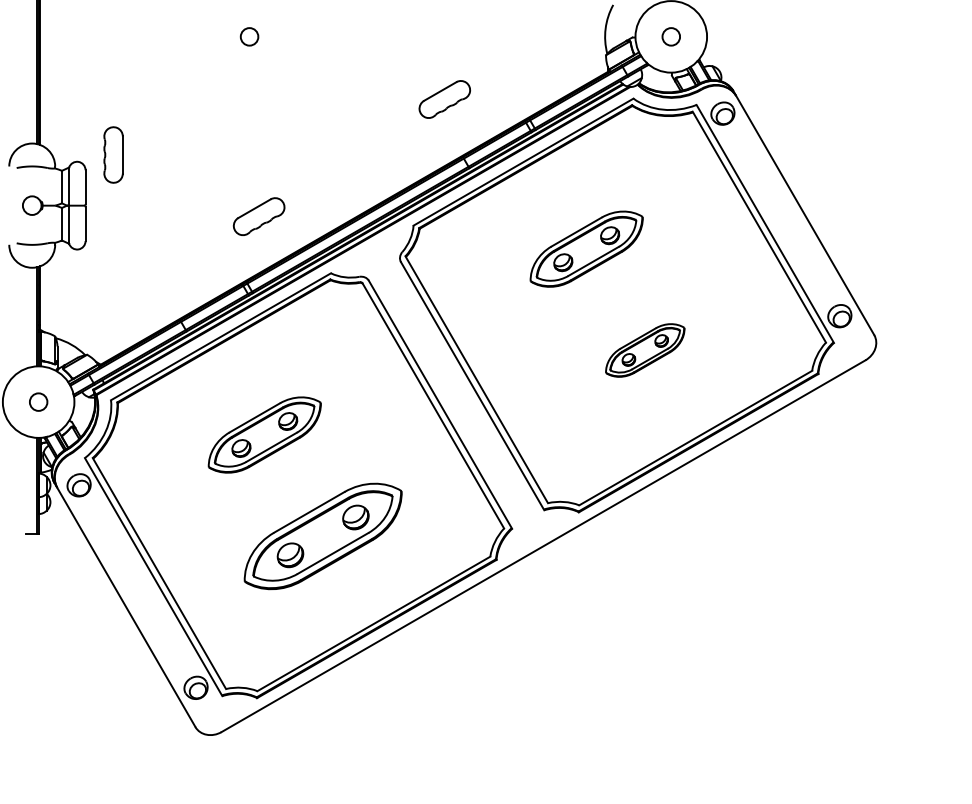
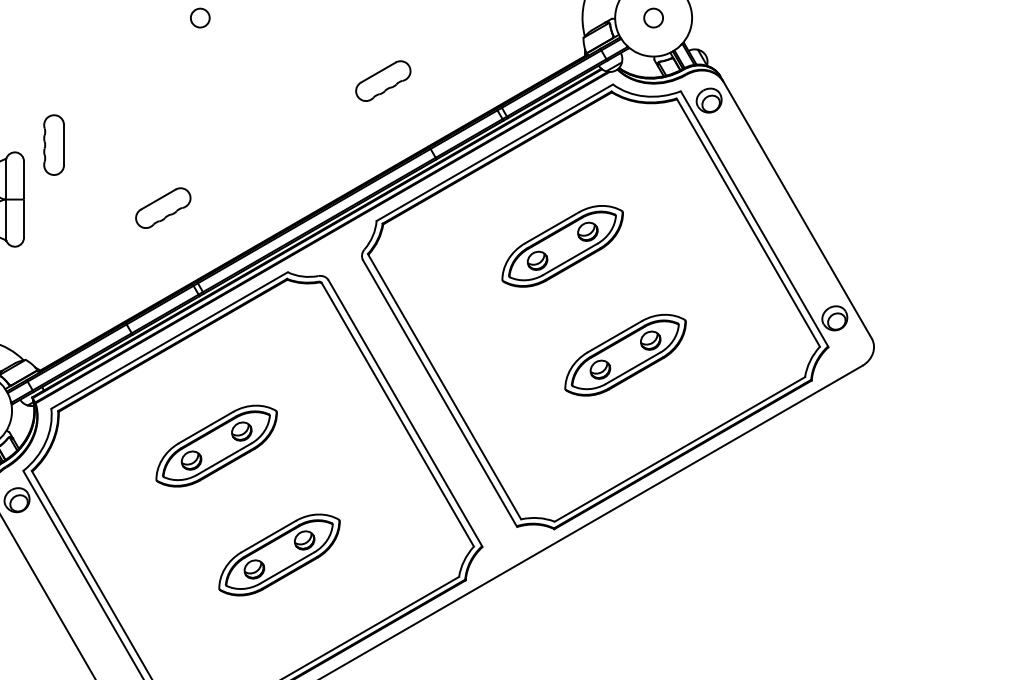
part: (444, 99) -> (382, 81), moved
part: (258, 216) -> (162, 207), moved
part: (645, 350) -> (625, 355), size x1.43
part: (323, 535) -> (279, 554), size x0.71

